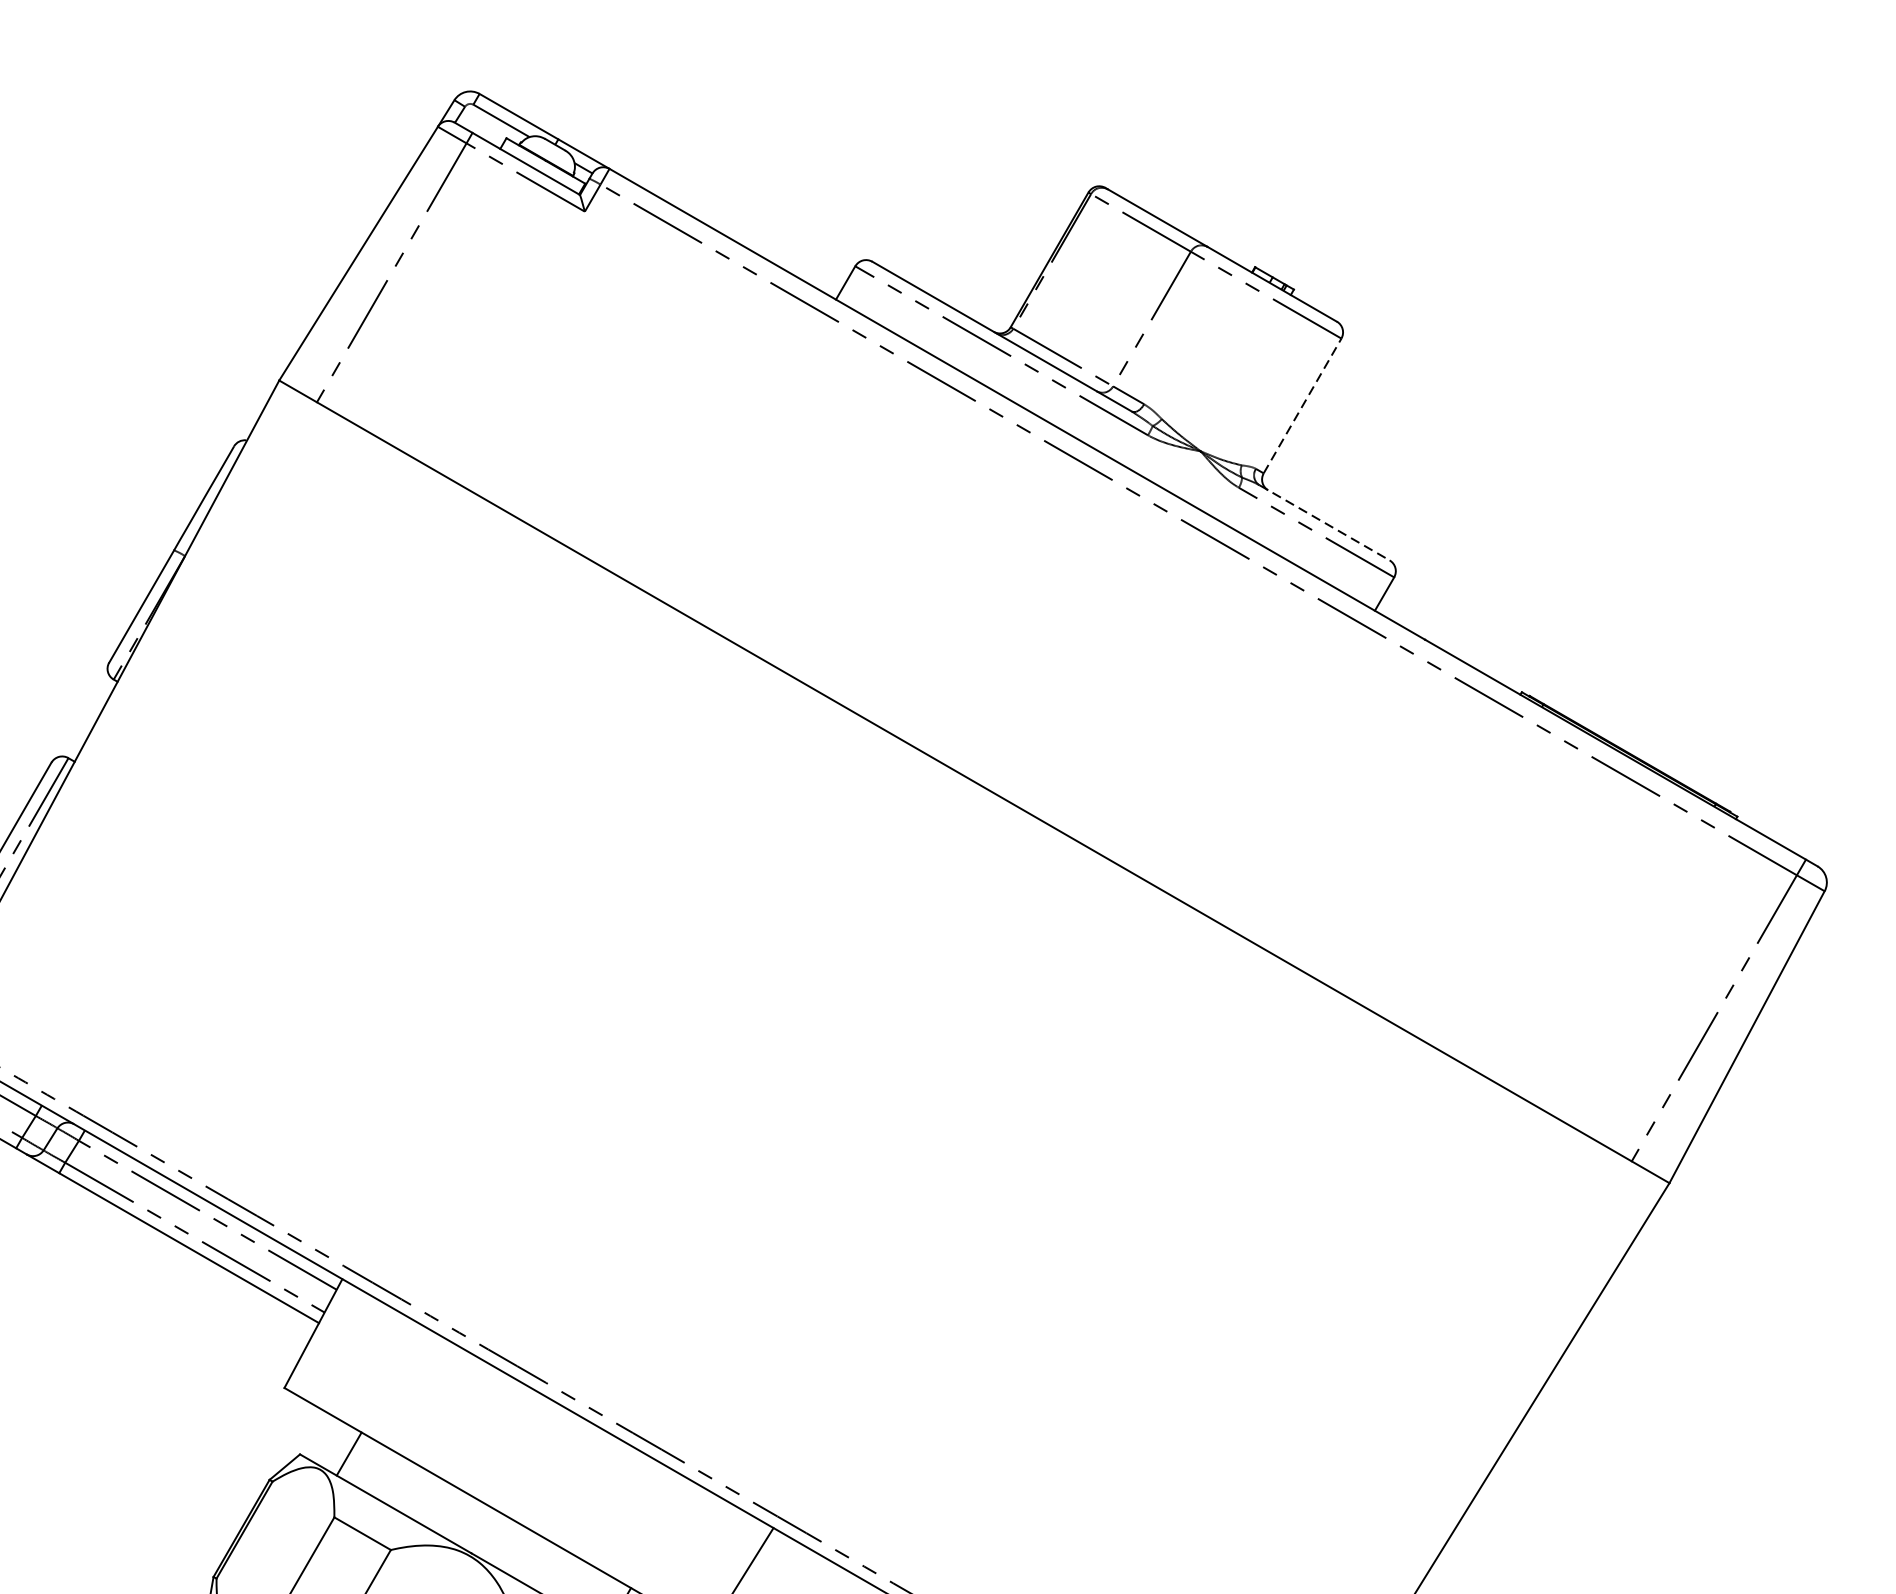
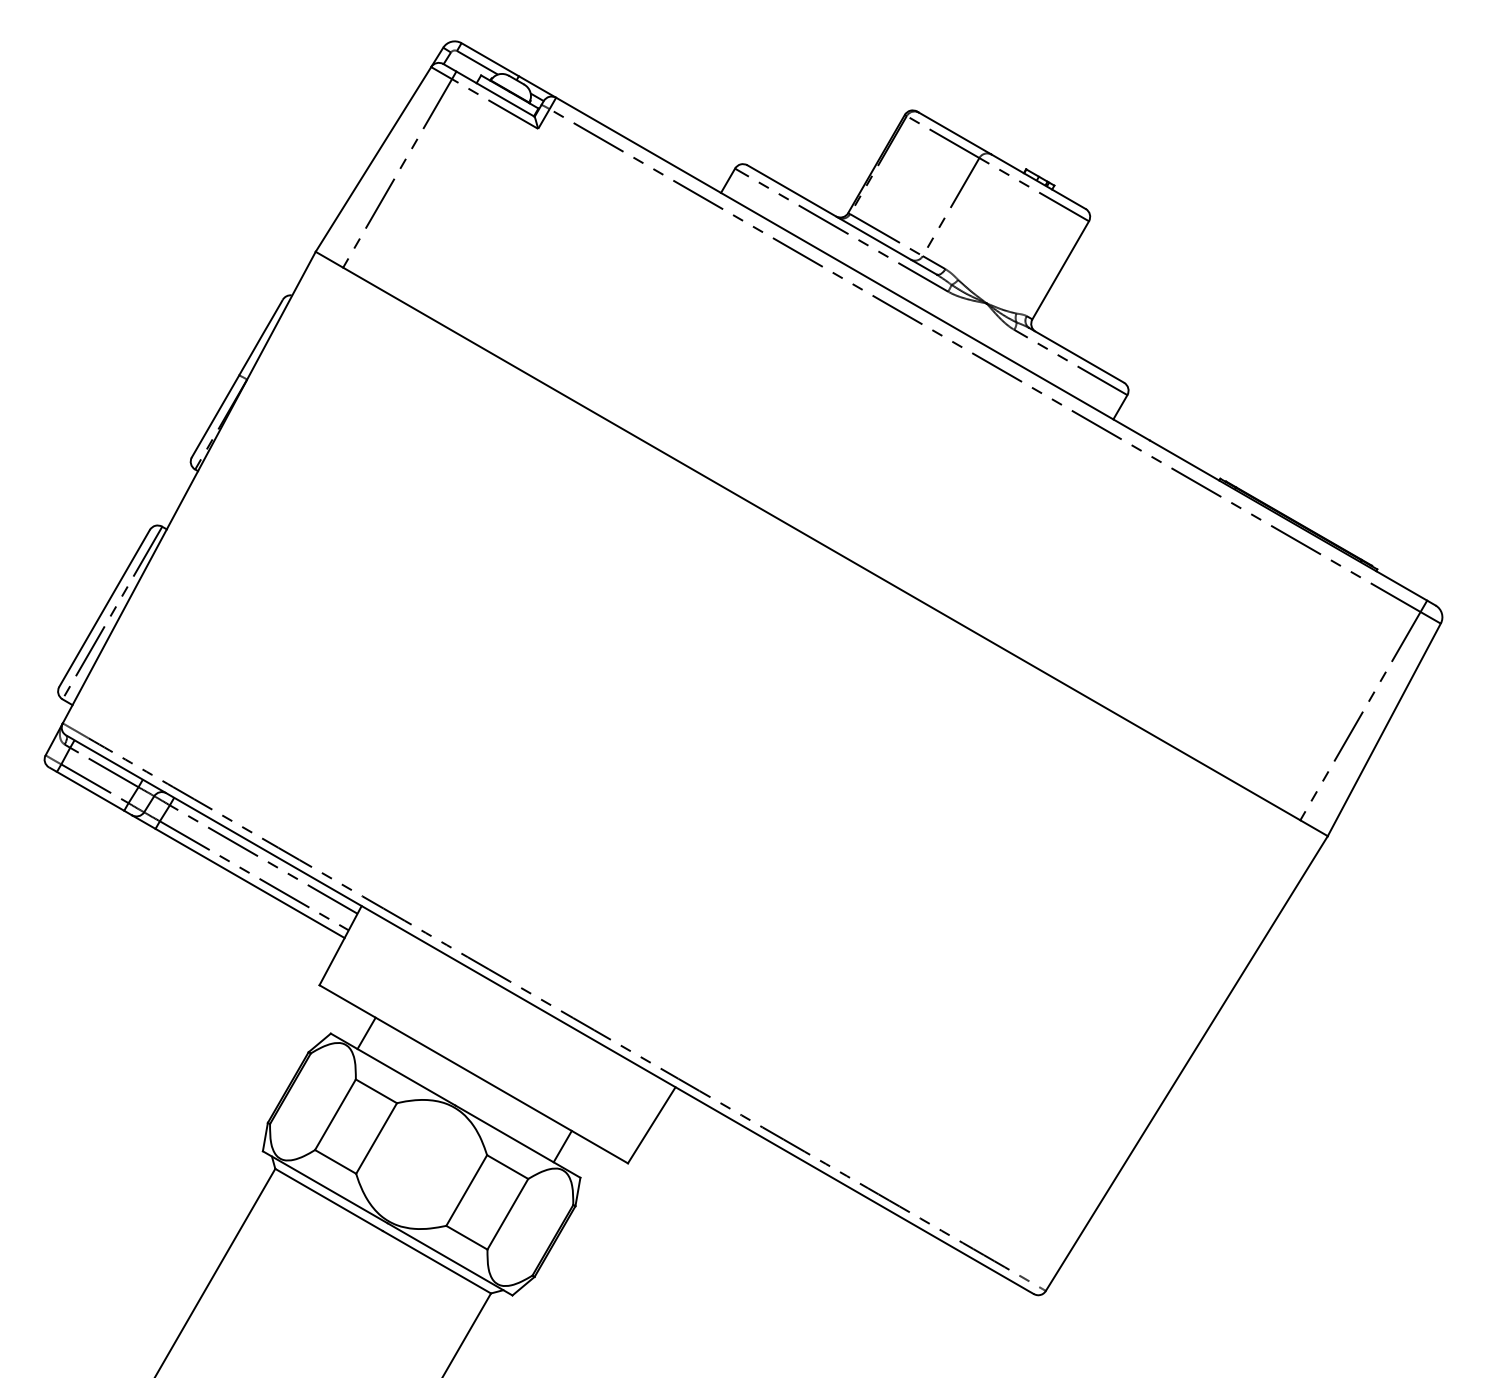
line: (1302, 406) -> (1060, 270), dashed -> solid
line: (1324, 522) -> (1076, 355), dashed -> solid

